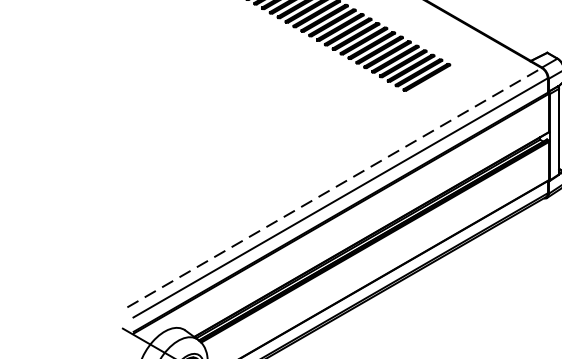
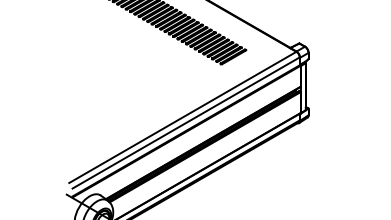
line: (335, 187) -> (183, 117), dashed -> solid

